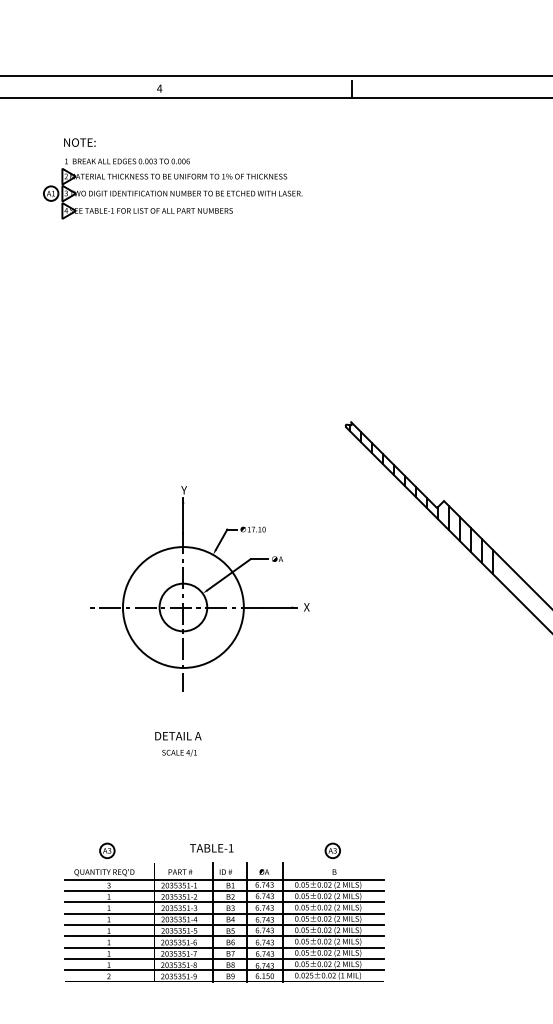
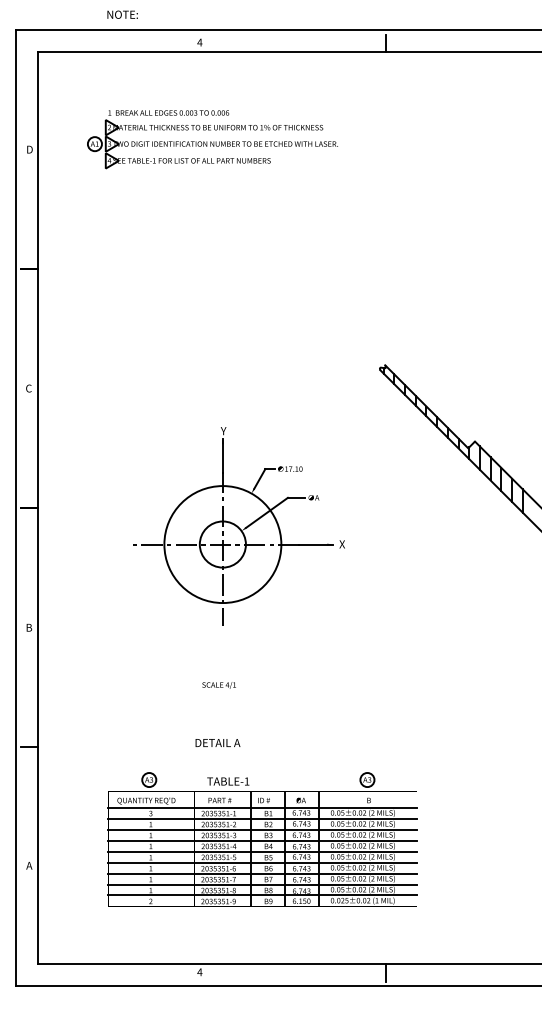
text: (79, 142) -> (122, 14), moved
text: (177, 735) -> (217, 742), moved
text: (211, 848) -> (228, 781), moved

